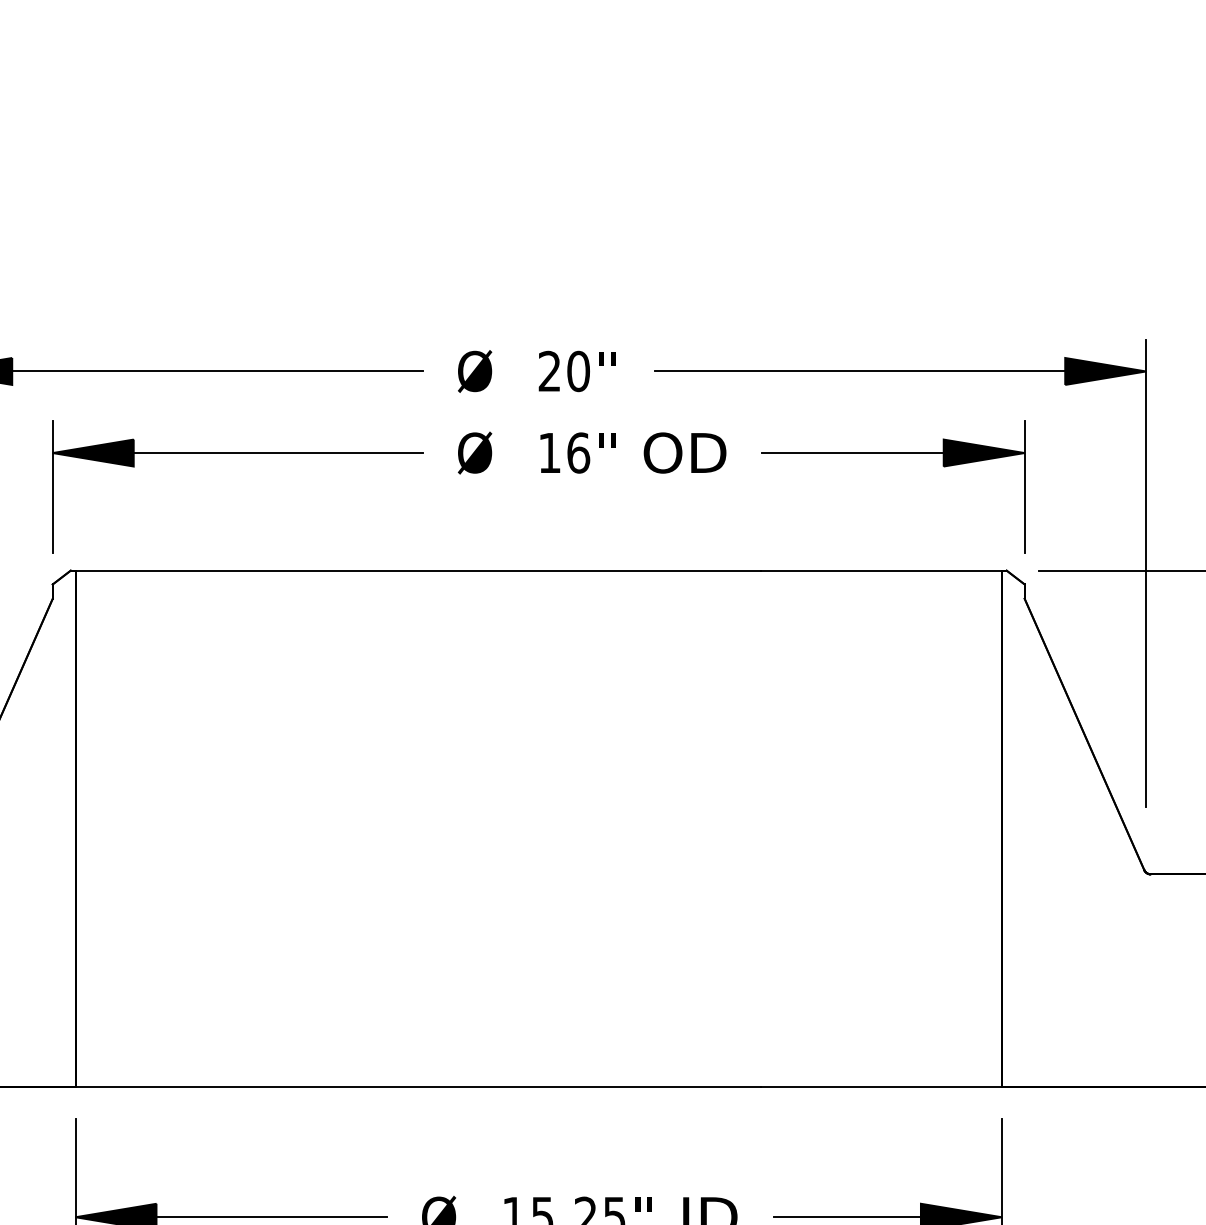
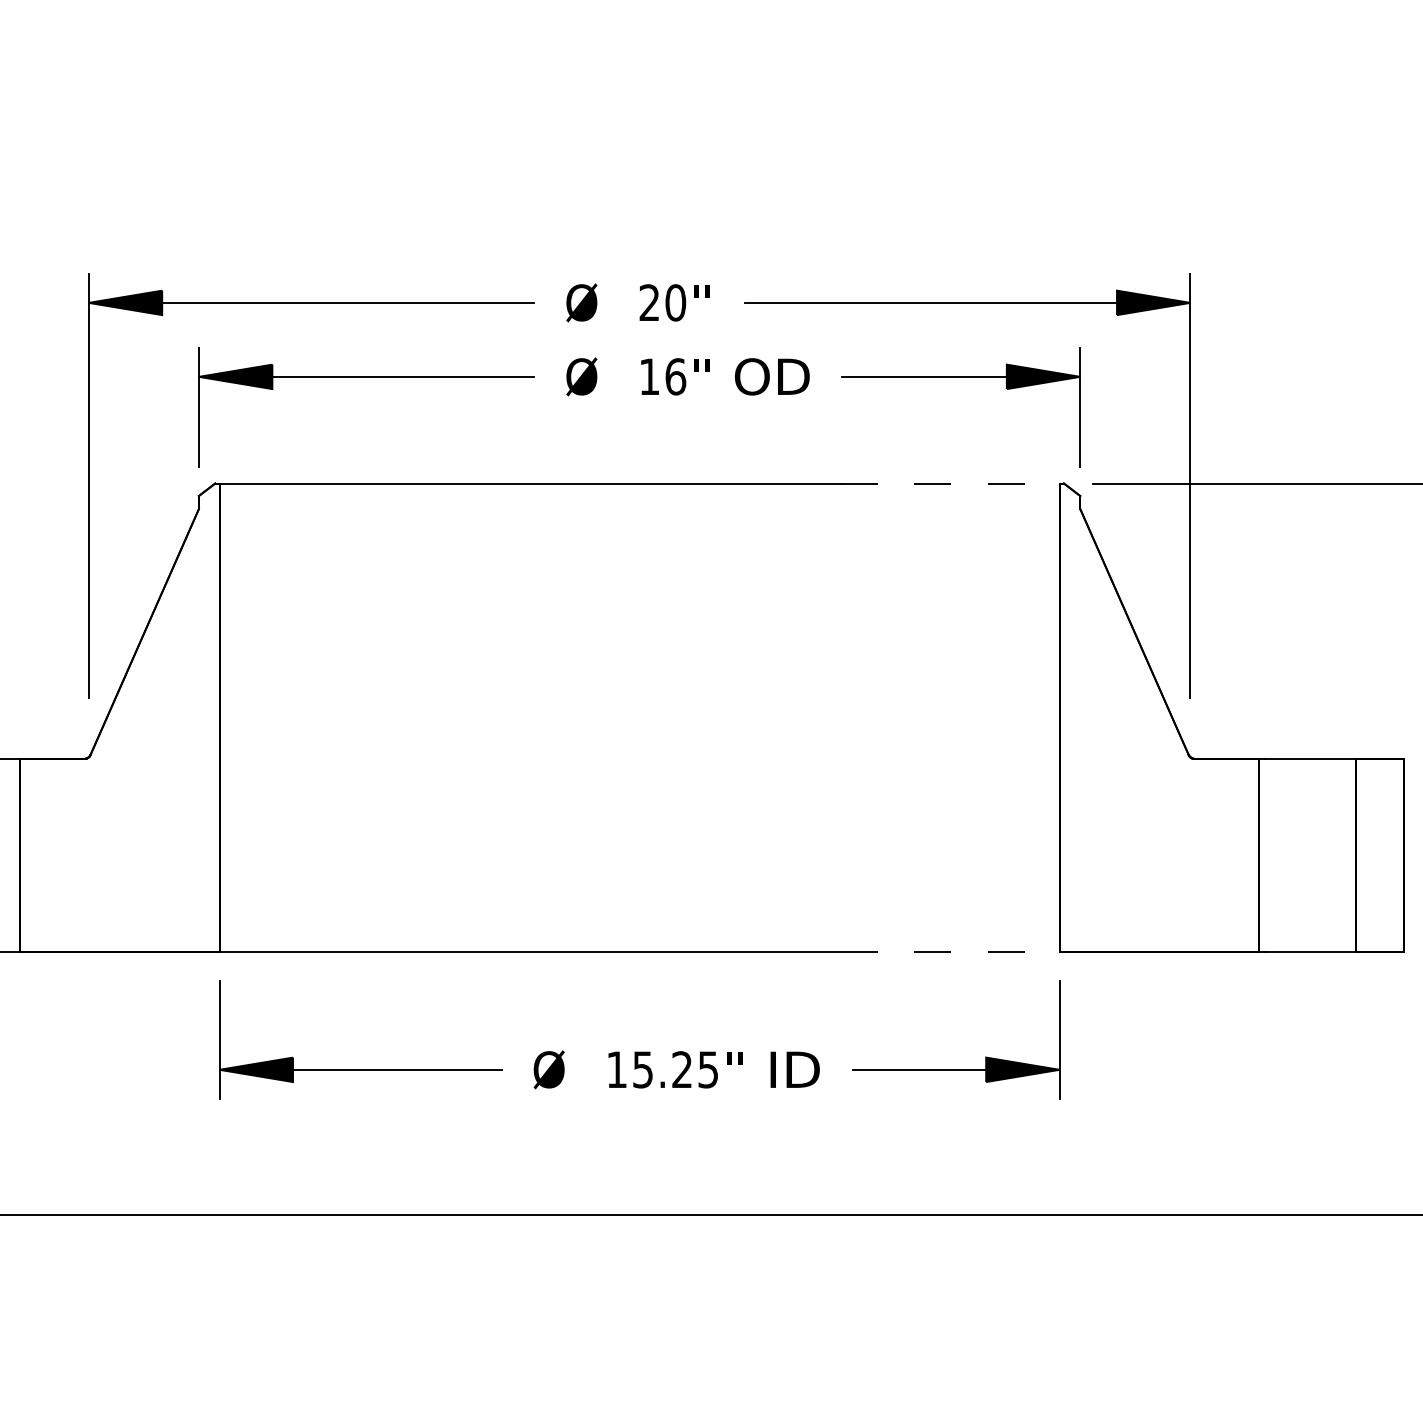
line: (881, 570) -> (950, 483), solid -> dashed
line: (881, 1086) -> (950, 951), solid -> dashed

